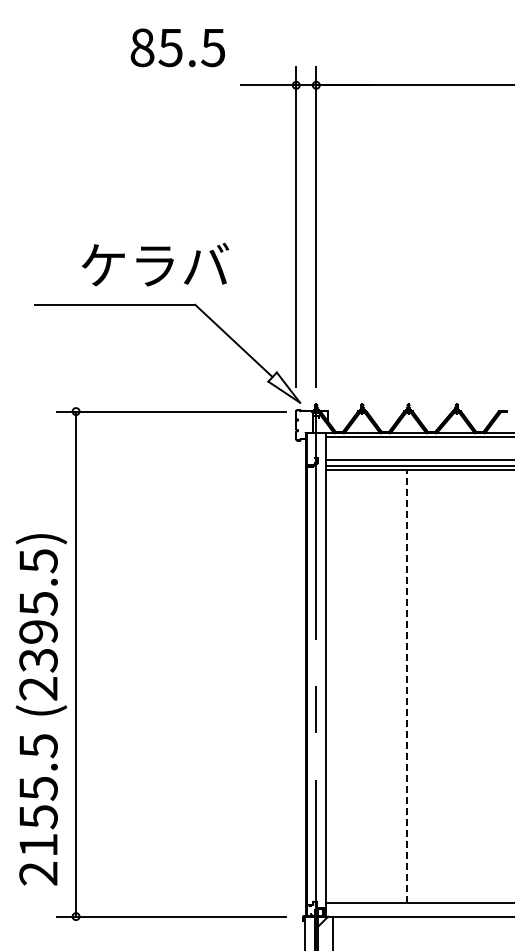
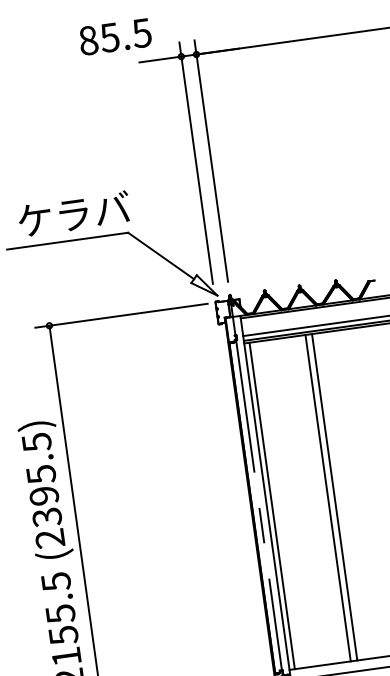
text: (177, 47) -> (115, 36), moved
text: (155, 264) -> (74, 213), moved
line: (333, 685) -> (272, 505), added
line: (407, 685) -> (328, 497), dashed -> solid
line: (416, 685) -> (334, 496), added

